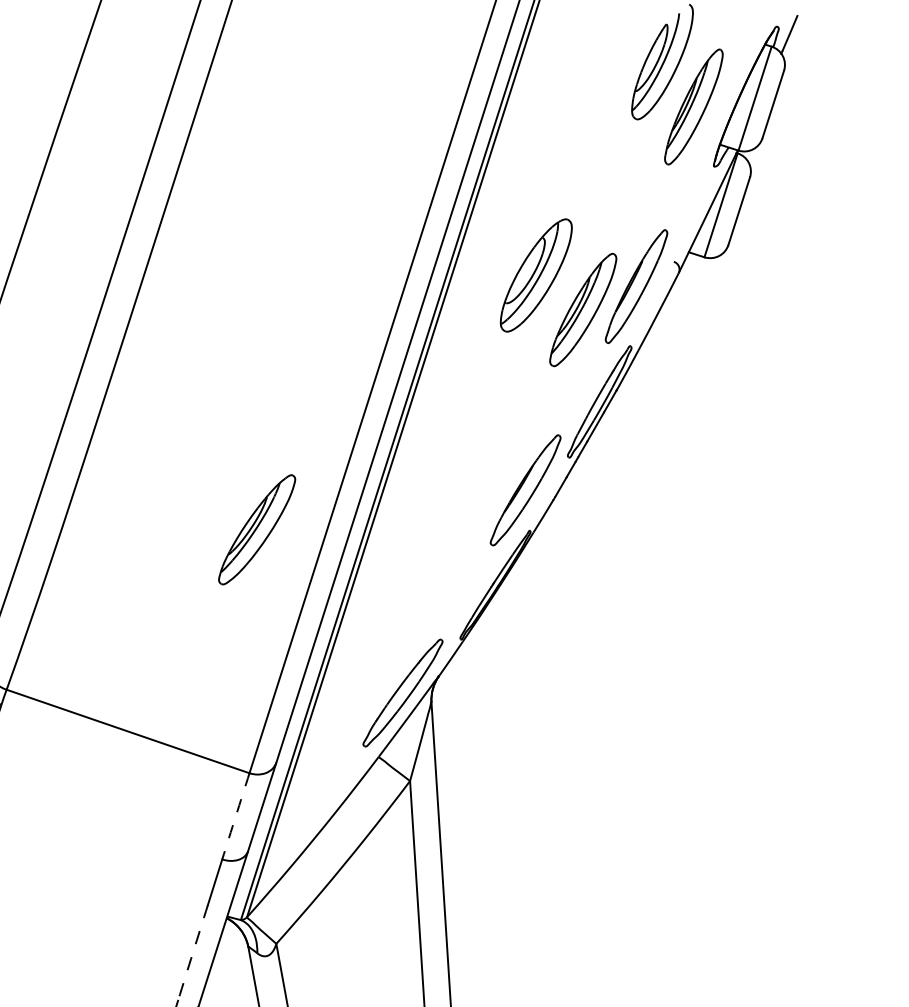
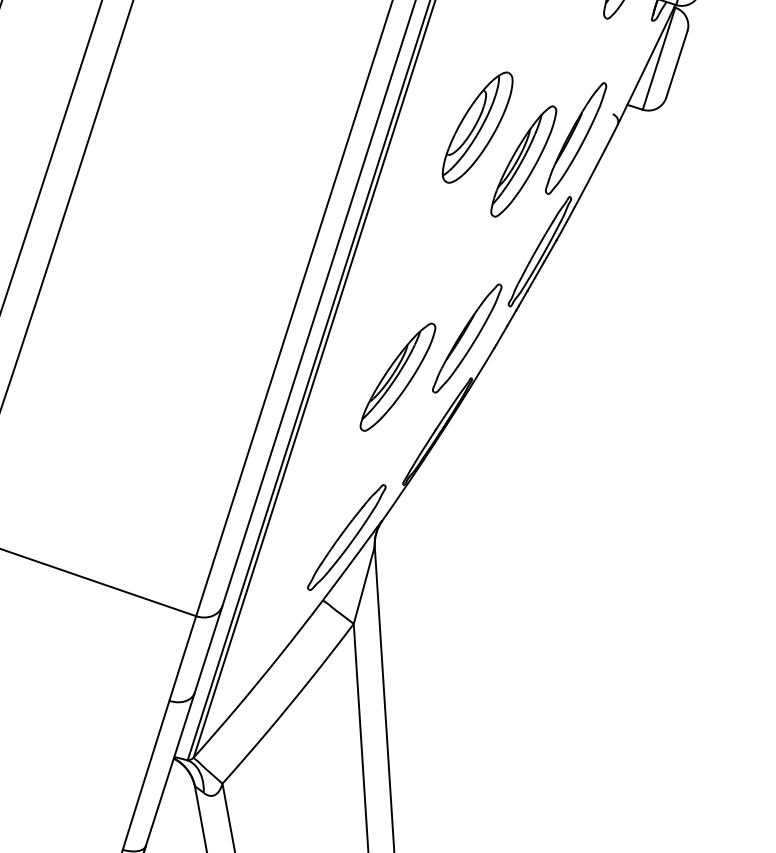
part: (257, 529) -> (398, 376), moved
arc: (235, 816) -> (182, 658), dashed -> solid
arc: (192, 952) -> (140, 792), dashed -> solid

